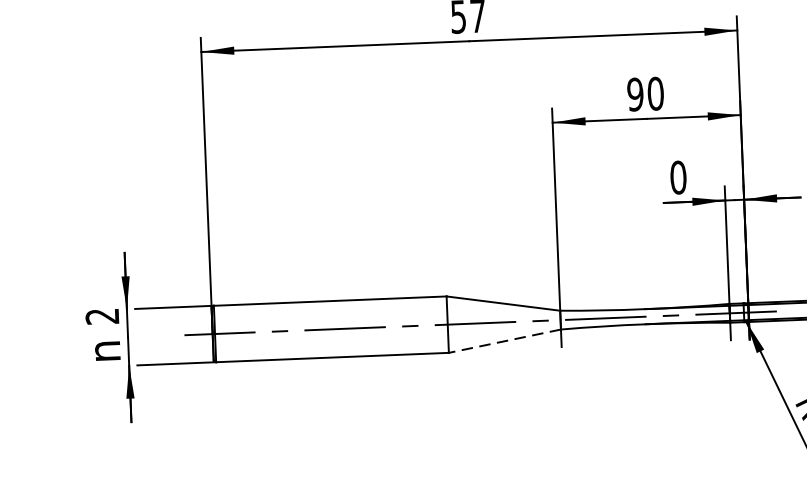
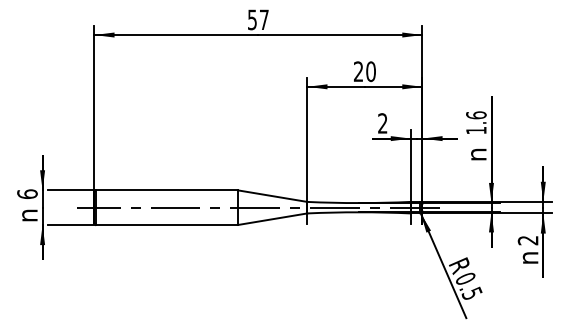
text: (635, 94) -> (358, 71), 90 -> 20
text: (677, 177) -> (382, 123), 0 -> 2
text: (102, 315) -> (27, 193), 2 -> 6
line: (504, 341) -> (272, 219), dashed -> solid

